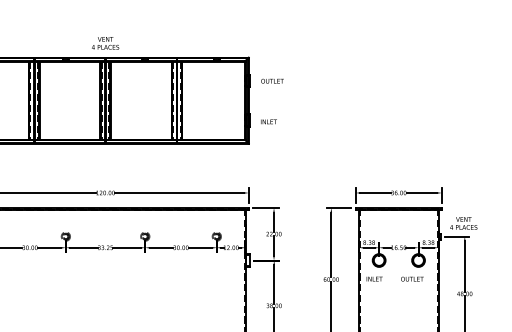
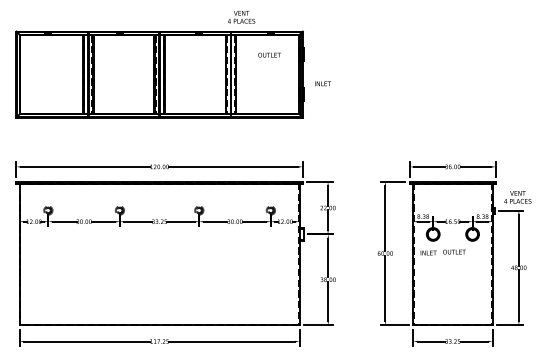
text: (105, 43) -> (241, 17), moved
text: (272, 80) -> (269, 54), moved
text: (268, 121) -> (322, 83), moved
text: (412, 278) -> (454, 251), moved

